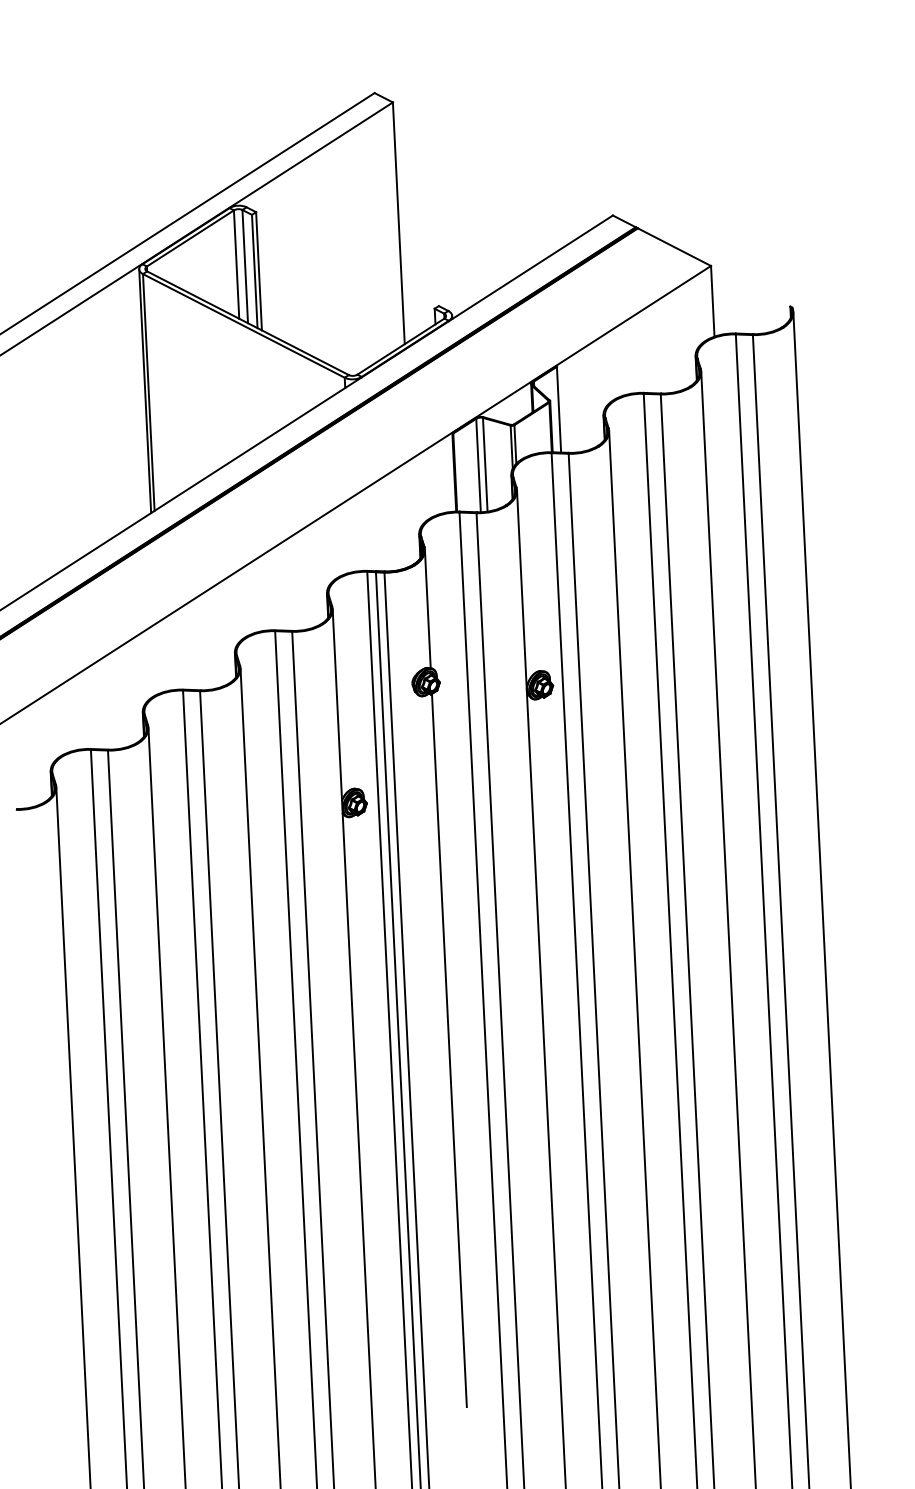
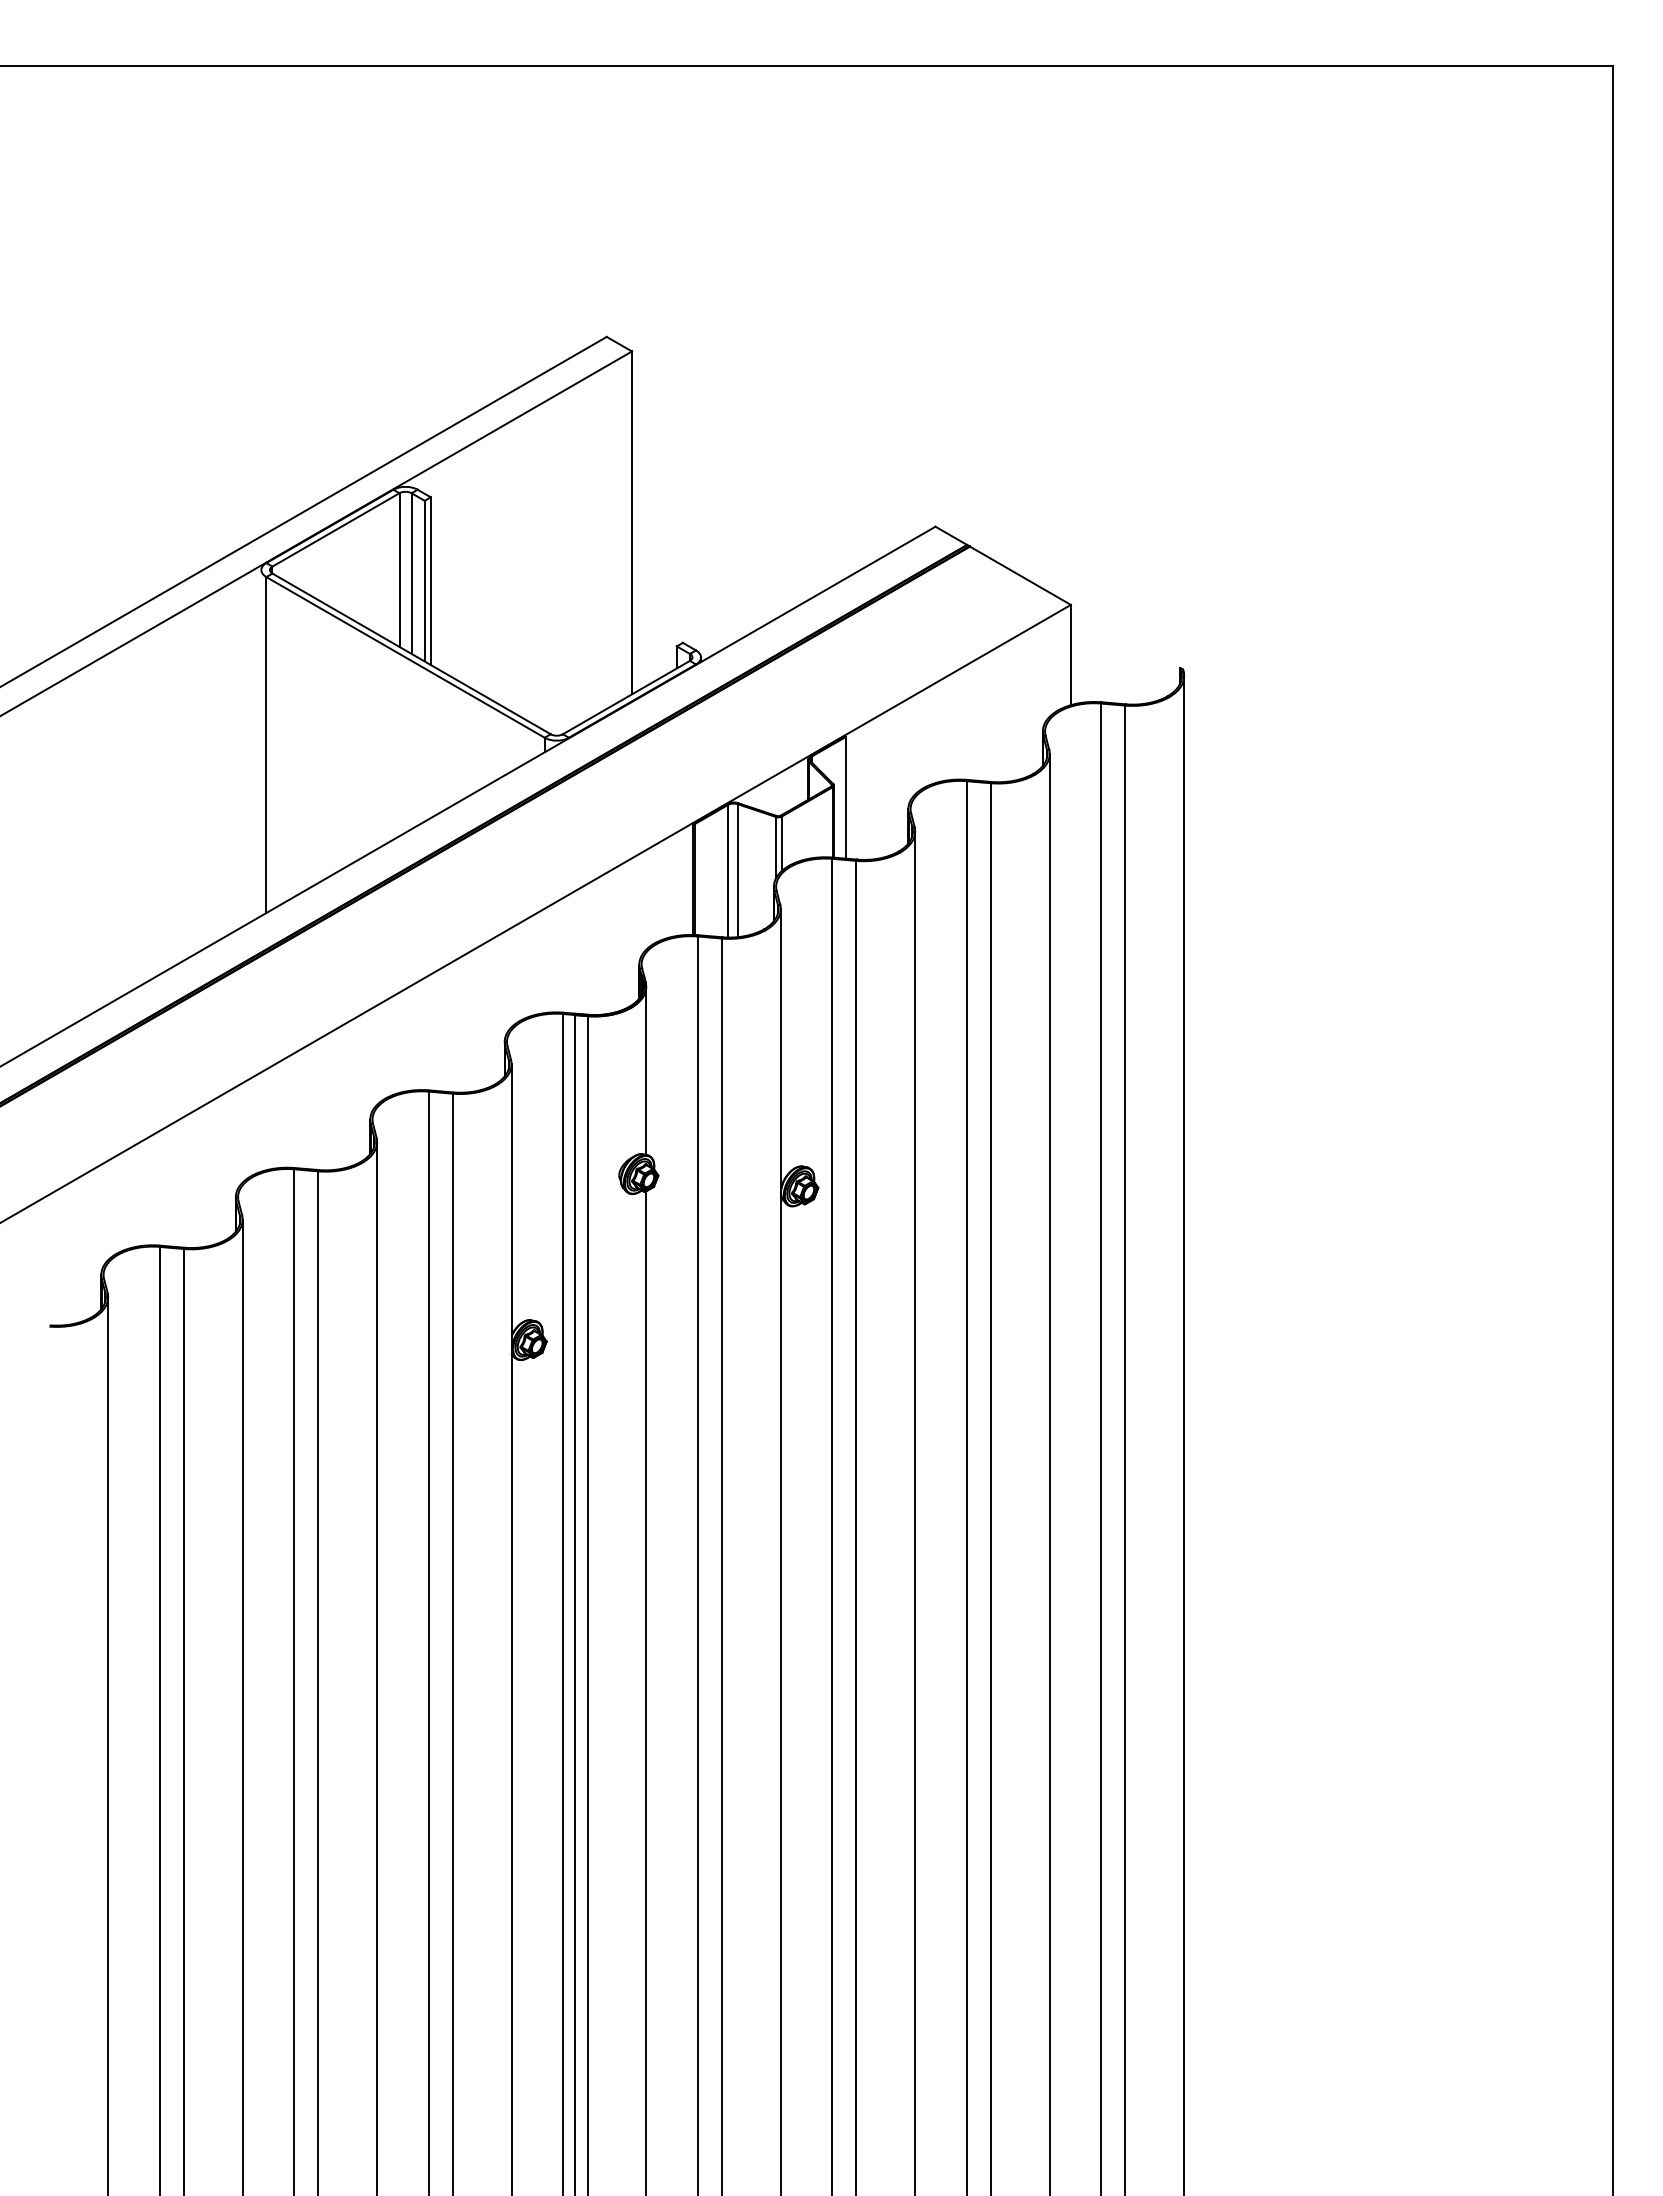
line: (145, 390) -> (261, 742), removed

